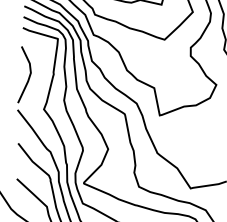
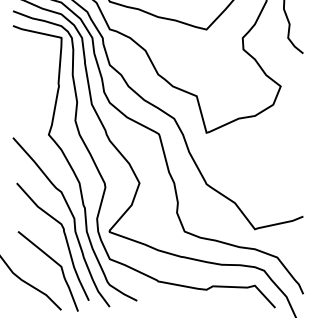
line: (28, 75) -> (25, 90), removed

